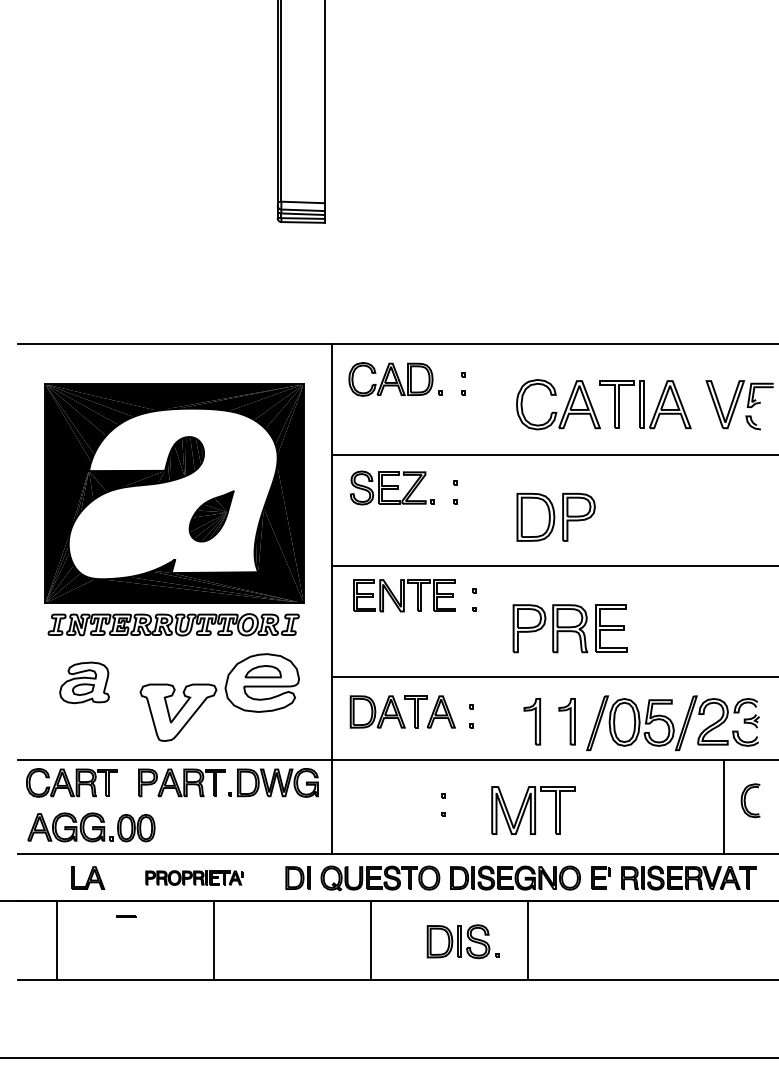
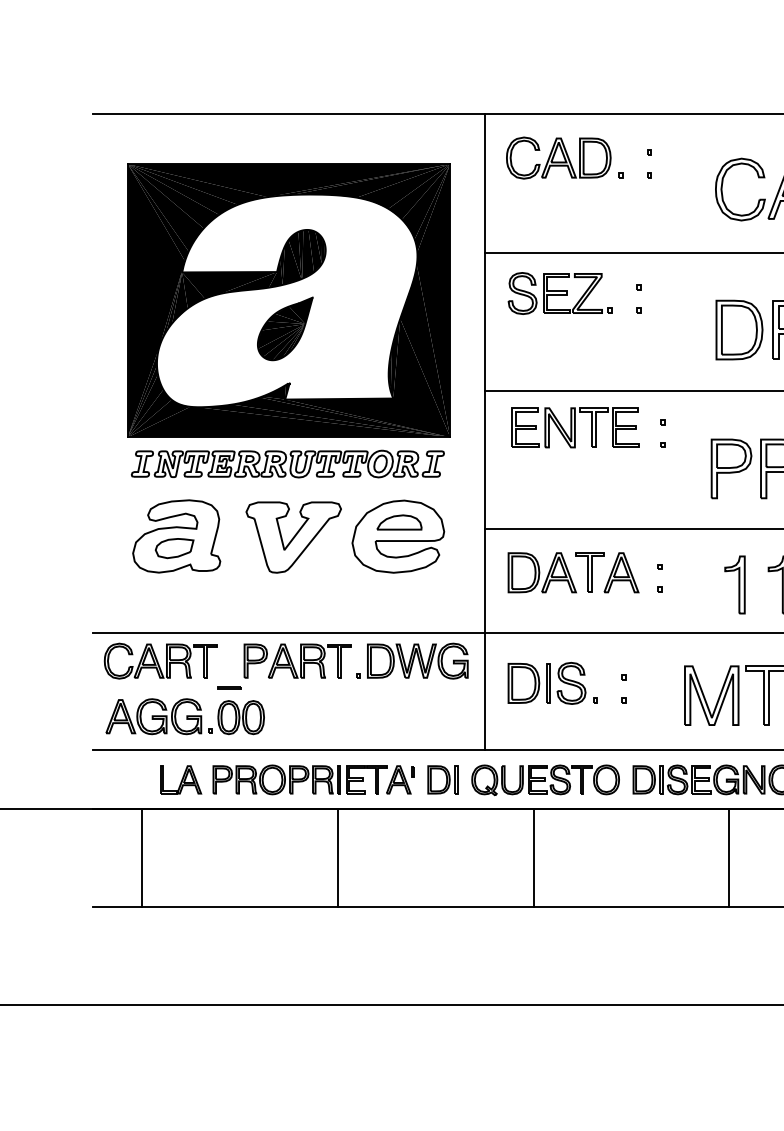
part: (211, 516) -> (285, 329), moved
part: (84, 682) -> (176, 535), size x1.43
part: (178, 712) -> (293, 537), moved
part: (194, 877) -> (313, 779), size x1.67
line: (126, 916) -> (228, 688), moved
part: (462, 941) -> (551, 683), moved

